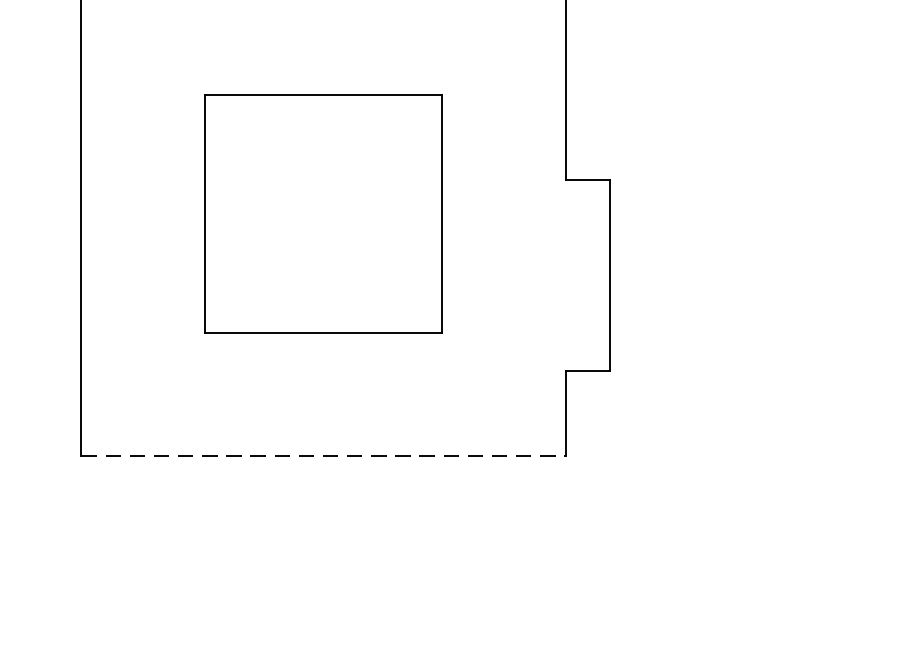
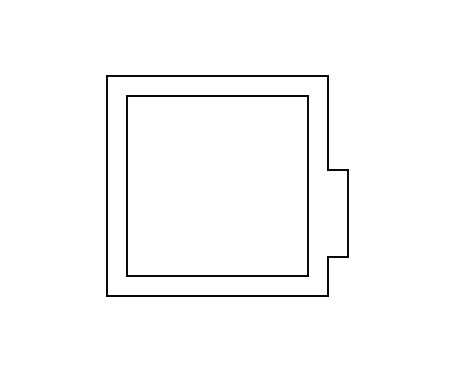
part: (323, 213) -> (217, 185), size x1.67
line: (323, 456) -> (217, 296), dashed -> solid

